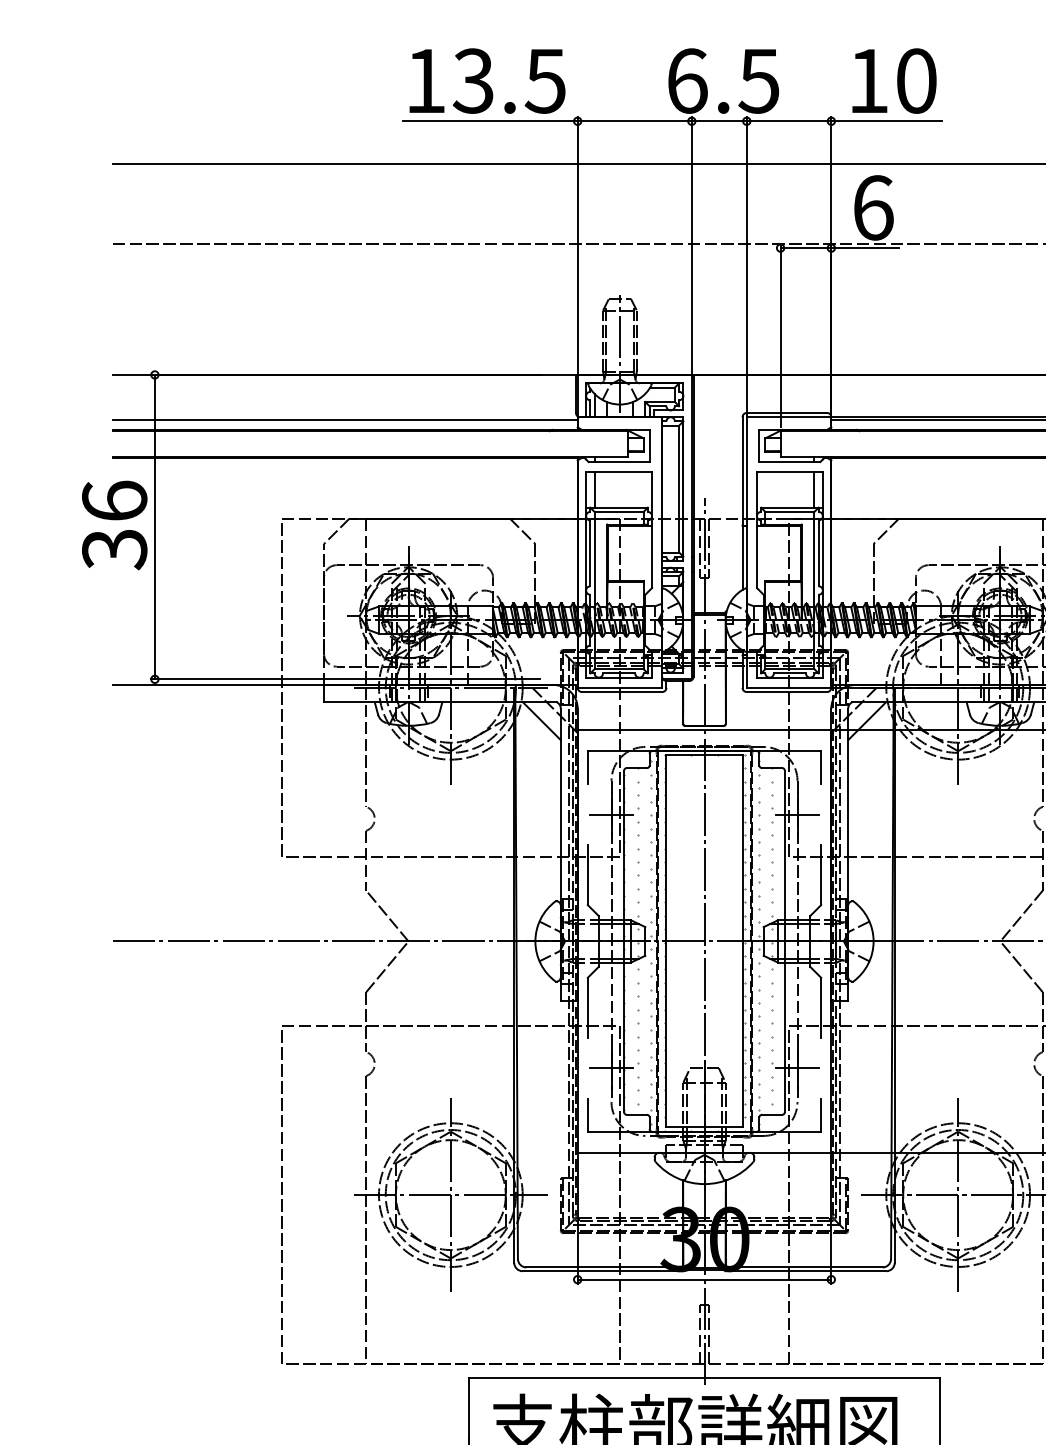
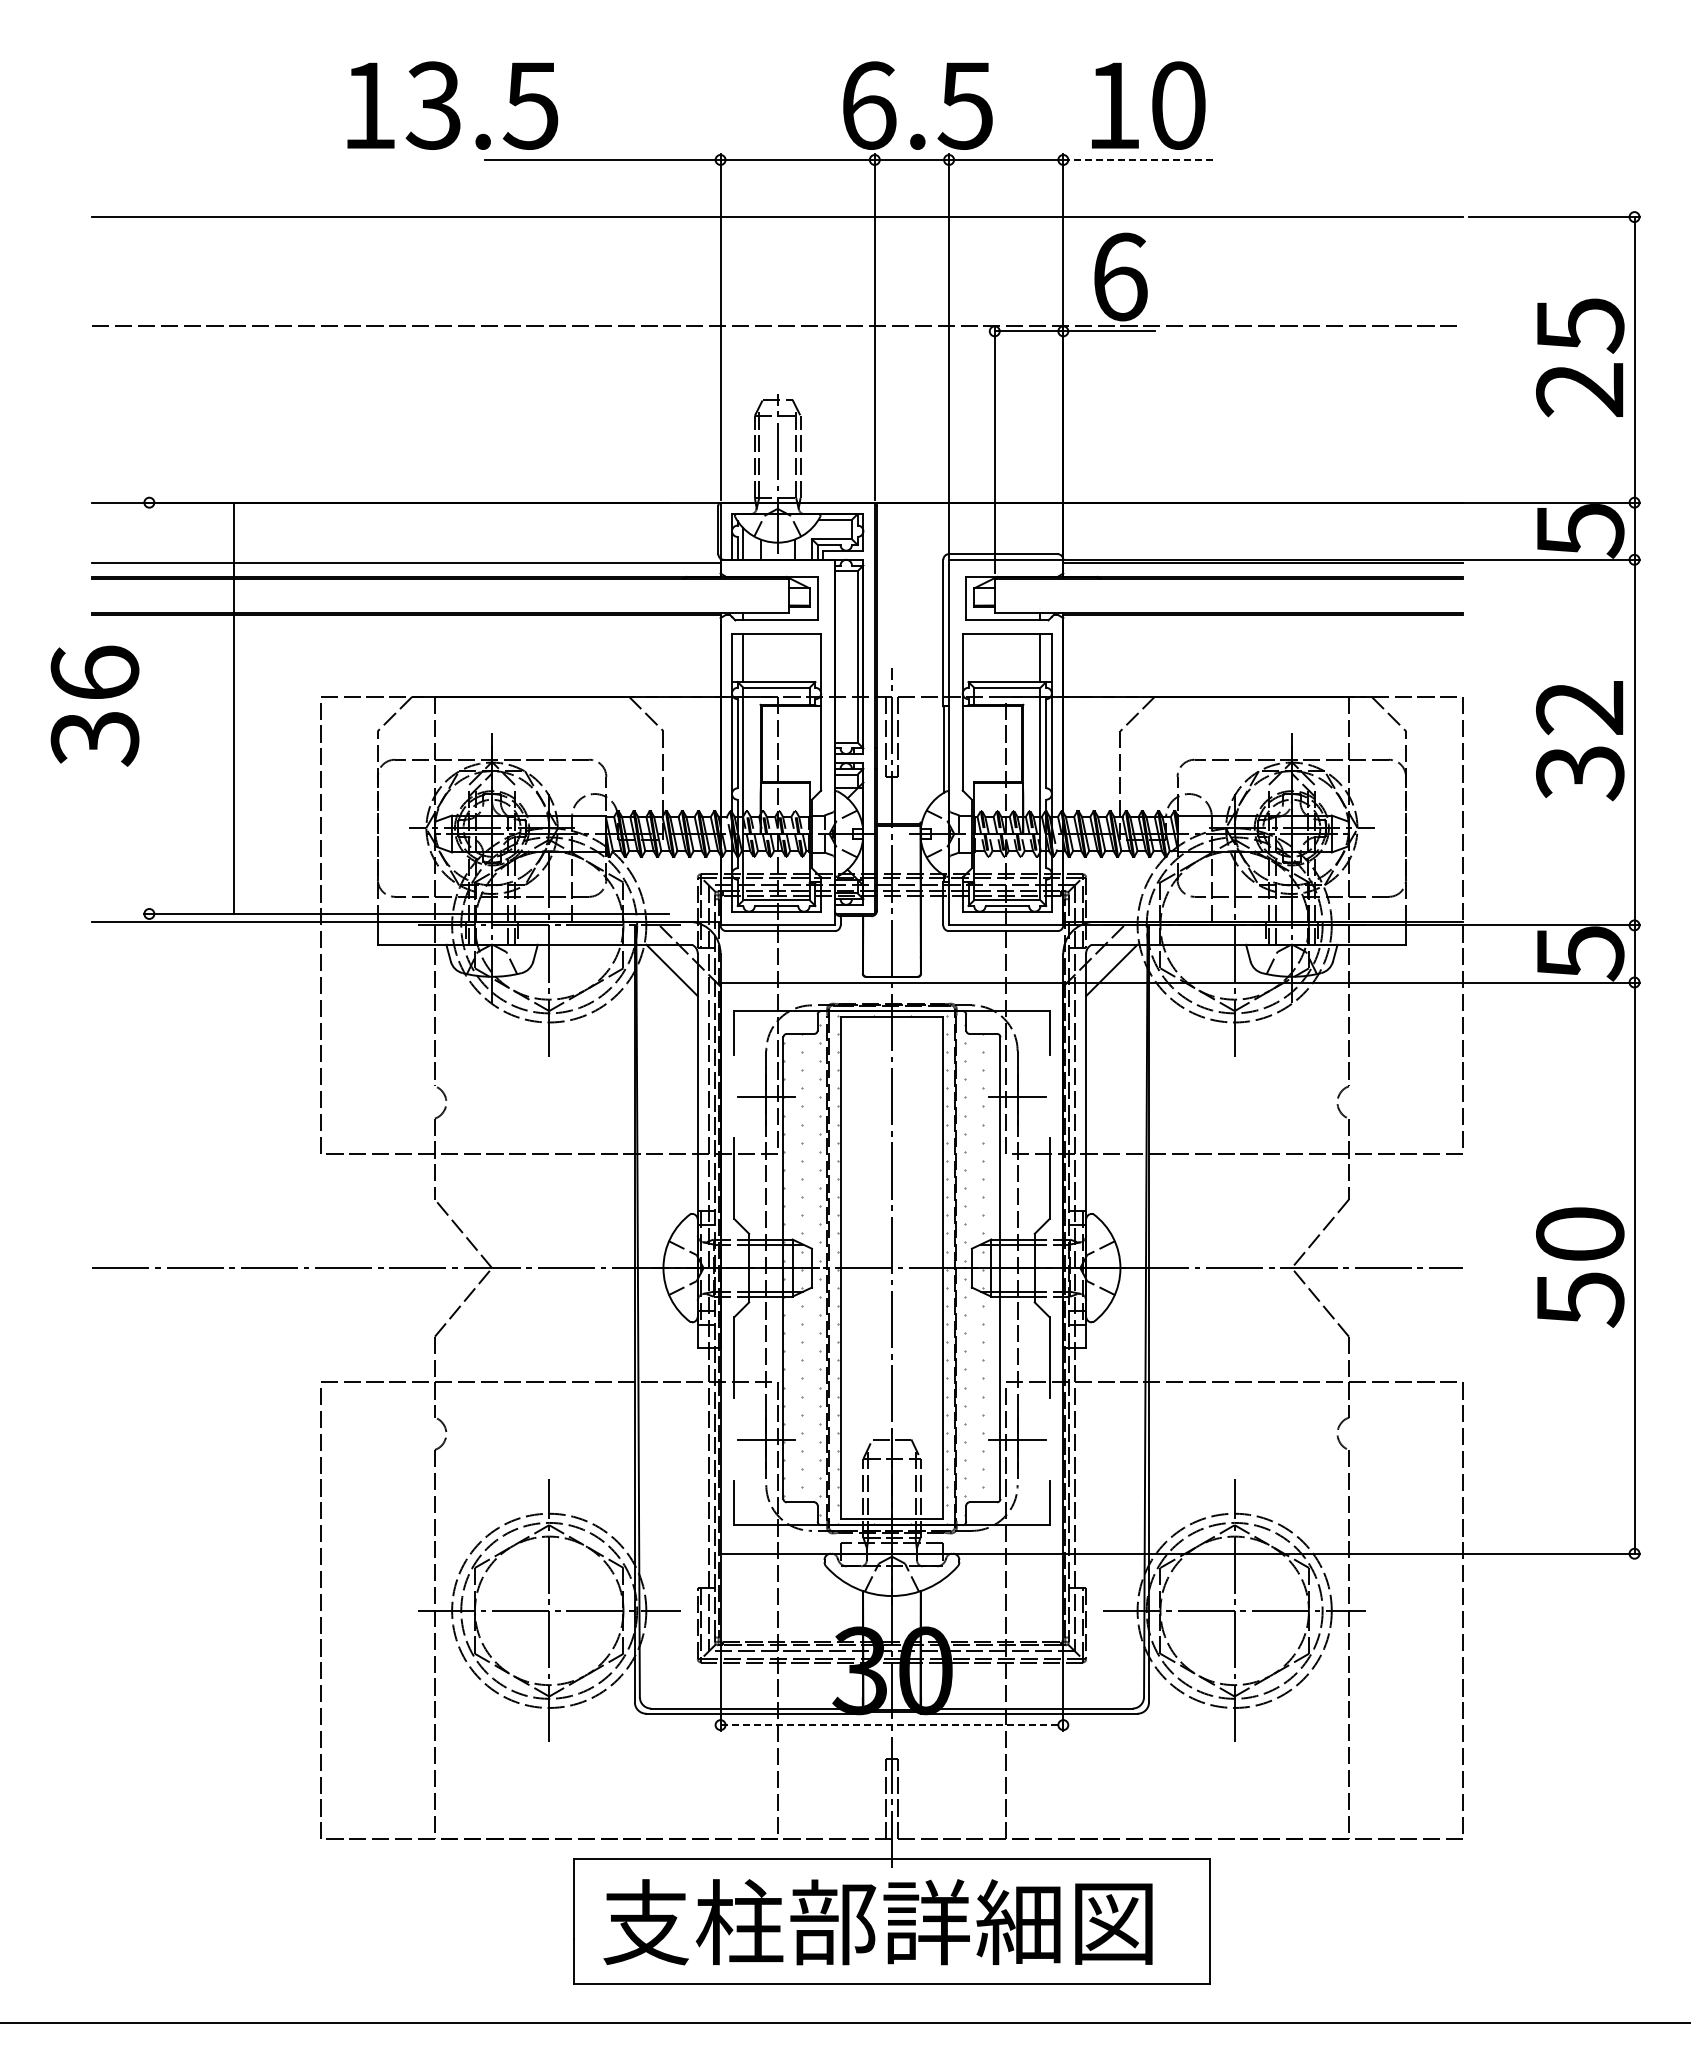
text: (487, 80) -> (452, 105), moved
line: (886, 120) -> (1138, 159), solid -> dashed
line: (155, 526) -> (234, 707), moved
line: (704, 1279) -> (892, 1725), solid -> dashed

